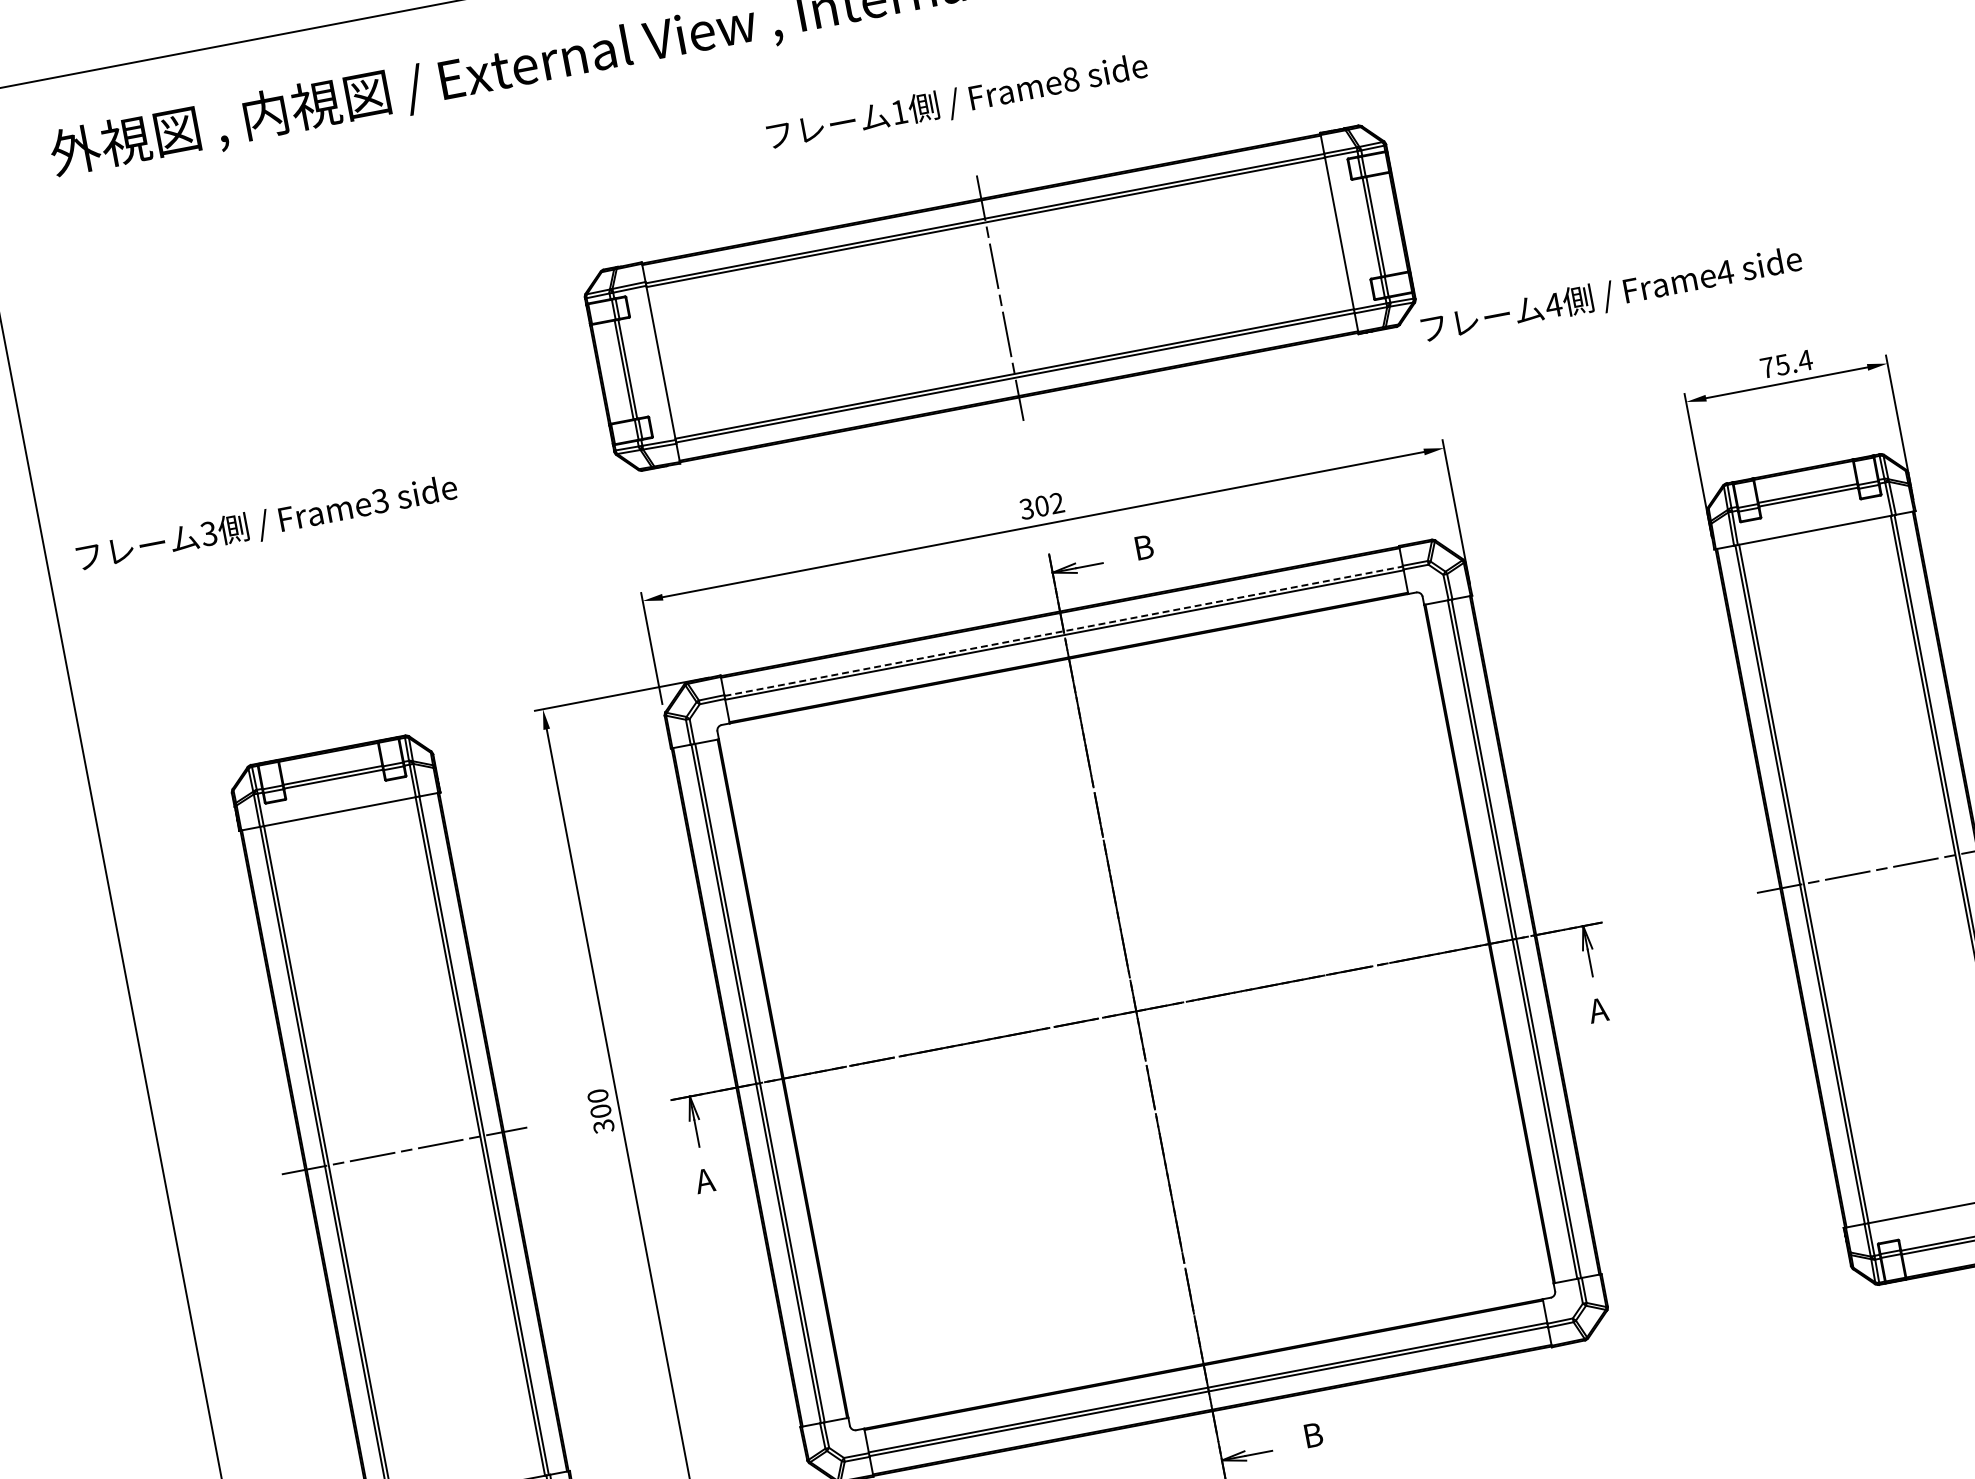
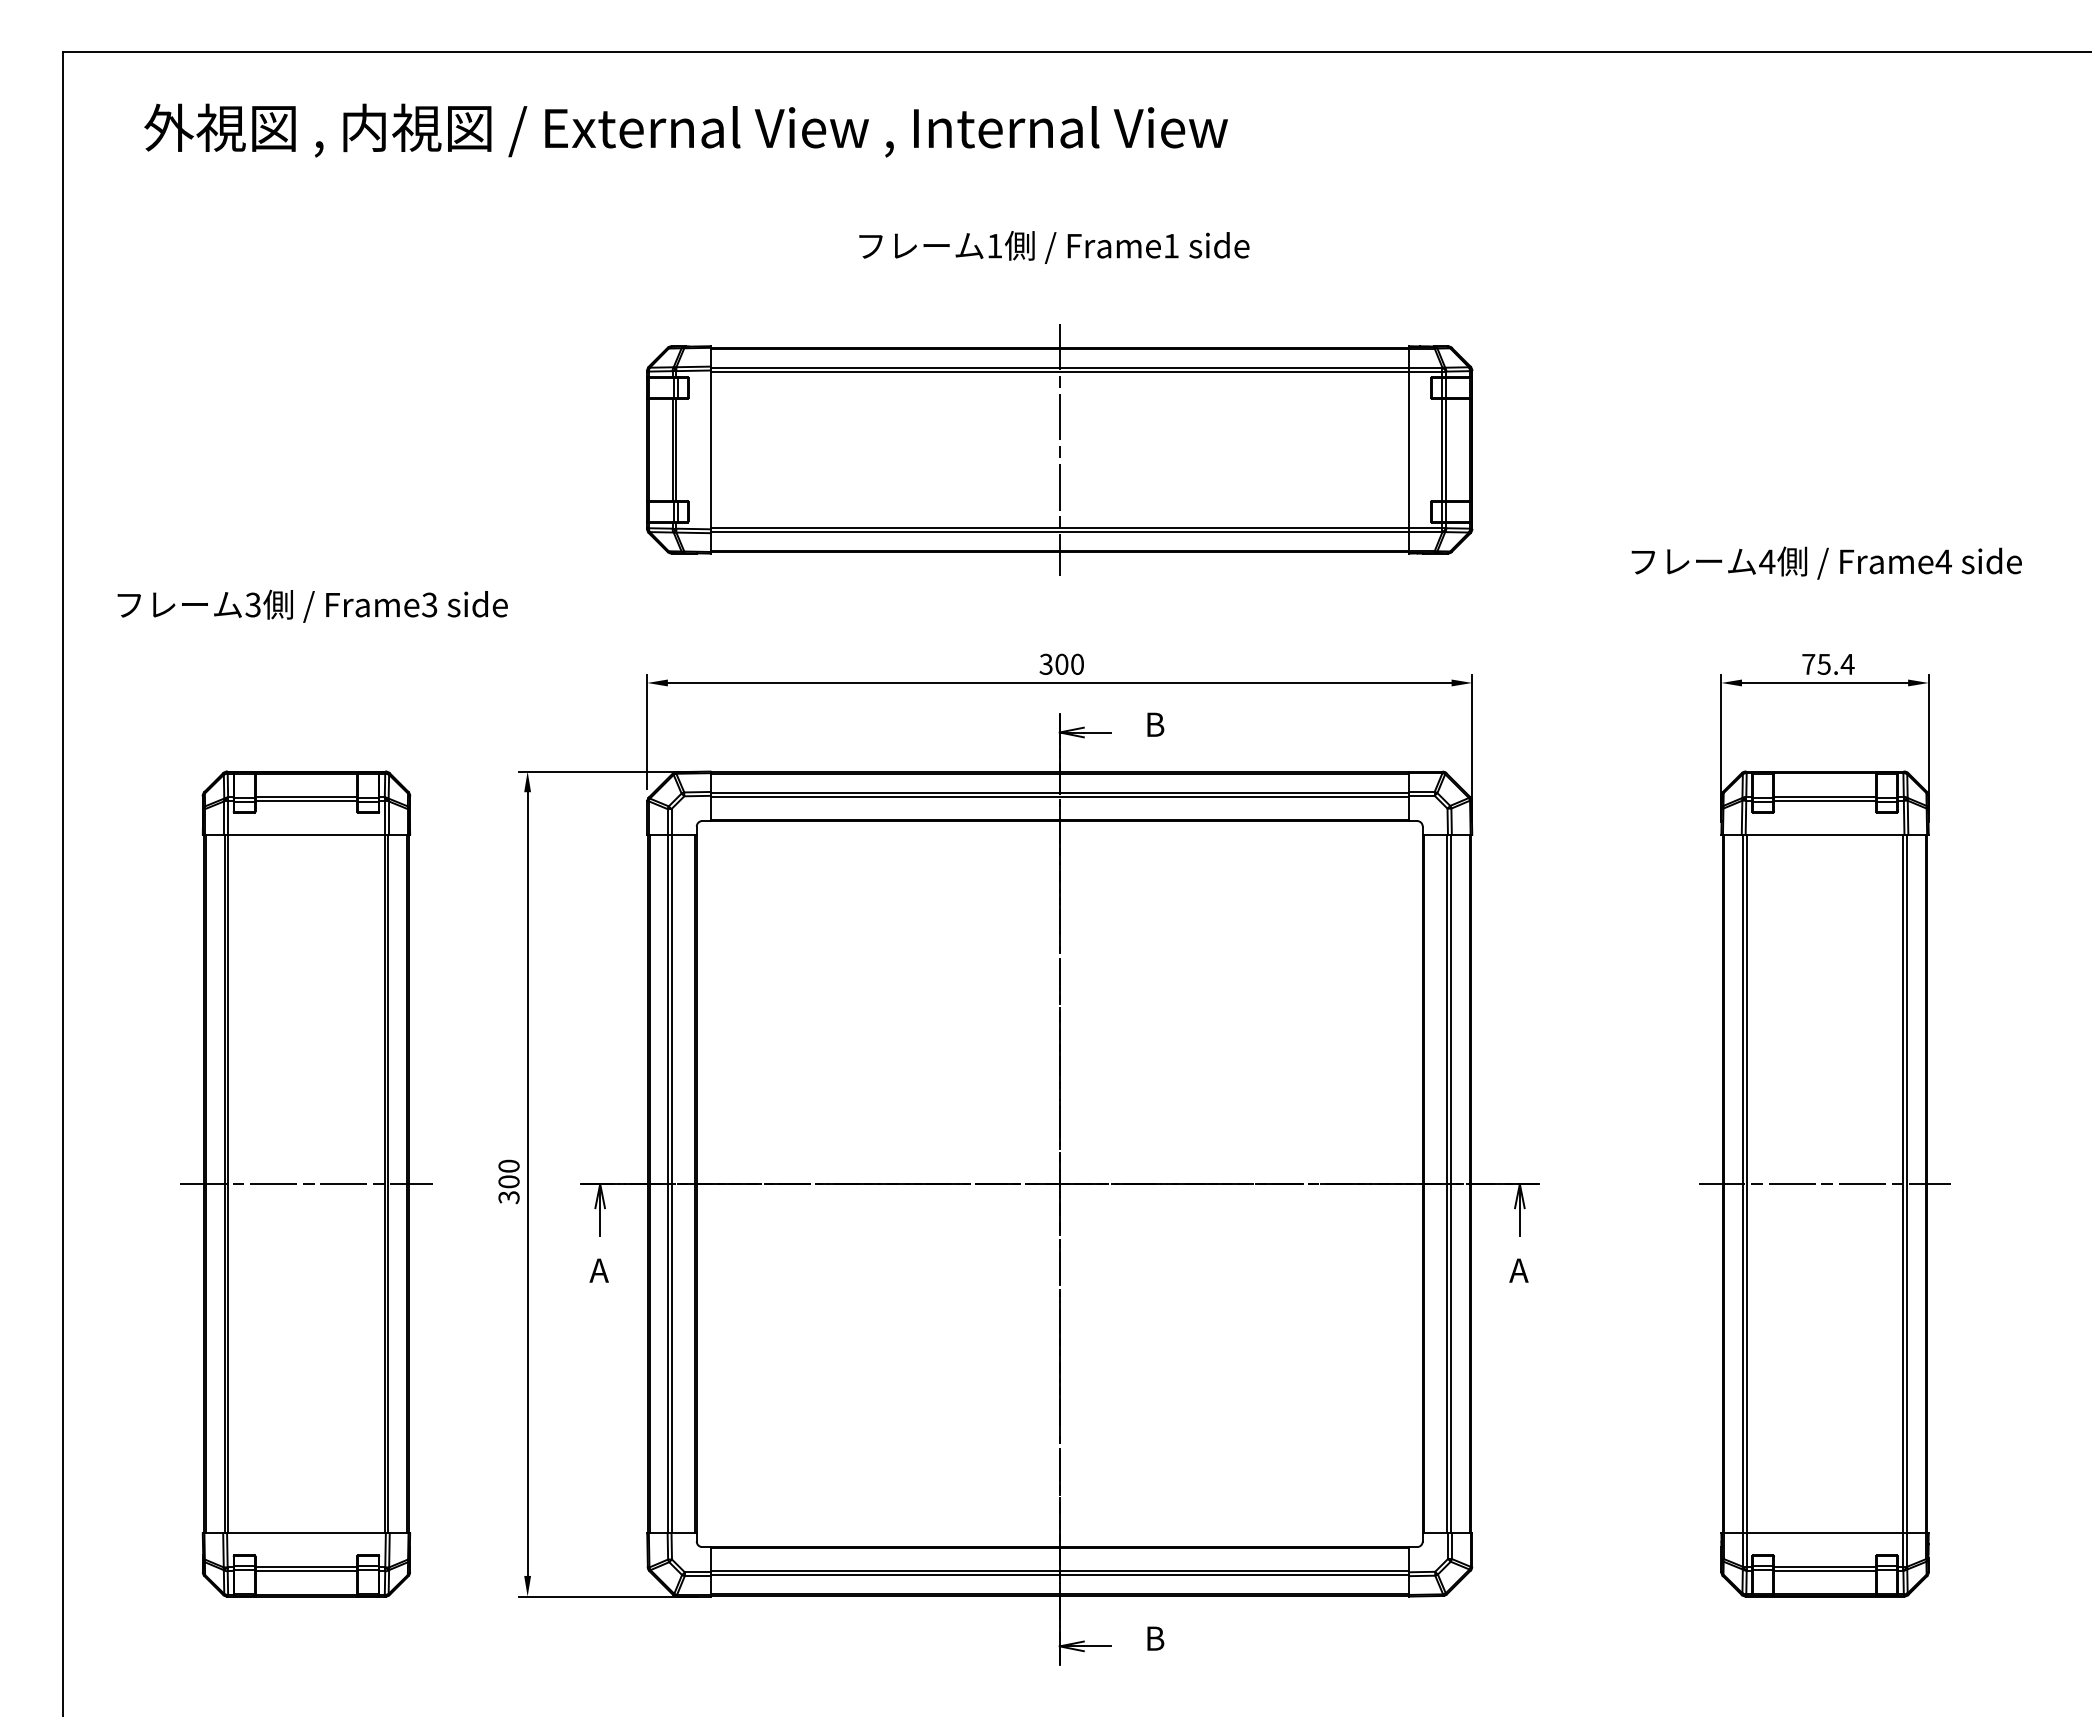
text: (1070, 78) -> (1171, 245), Frame8 -> Frame1
text: (1611, 294) -> (1826, 562), moved
text: (1057, 503) -> (1077, 664), 302 -> 300
text: (266, 523) -> (312, 605), moved
line: (1064, 630) -> (1060, 792), dashed -> solid

